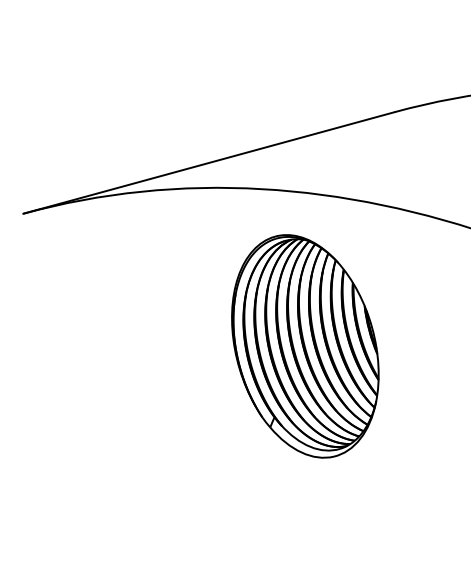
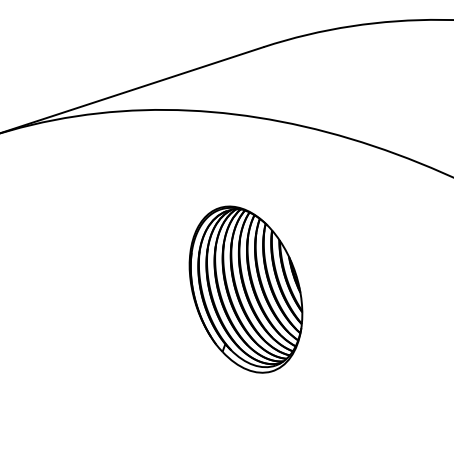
part: (304, 346) -> (245, 289), moved

